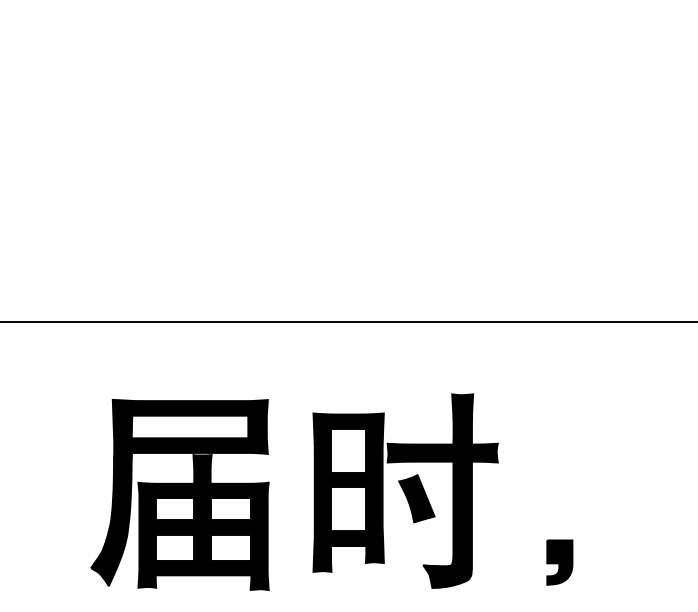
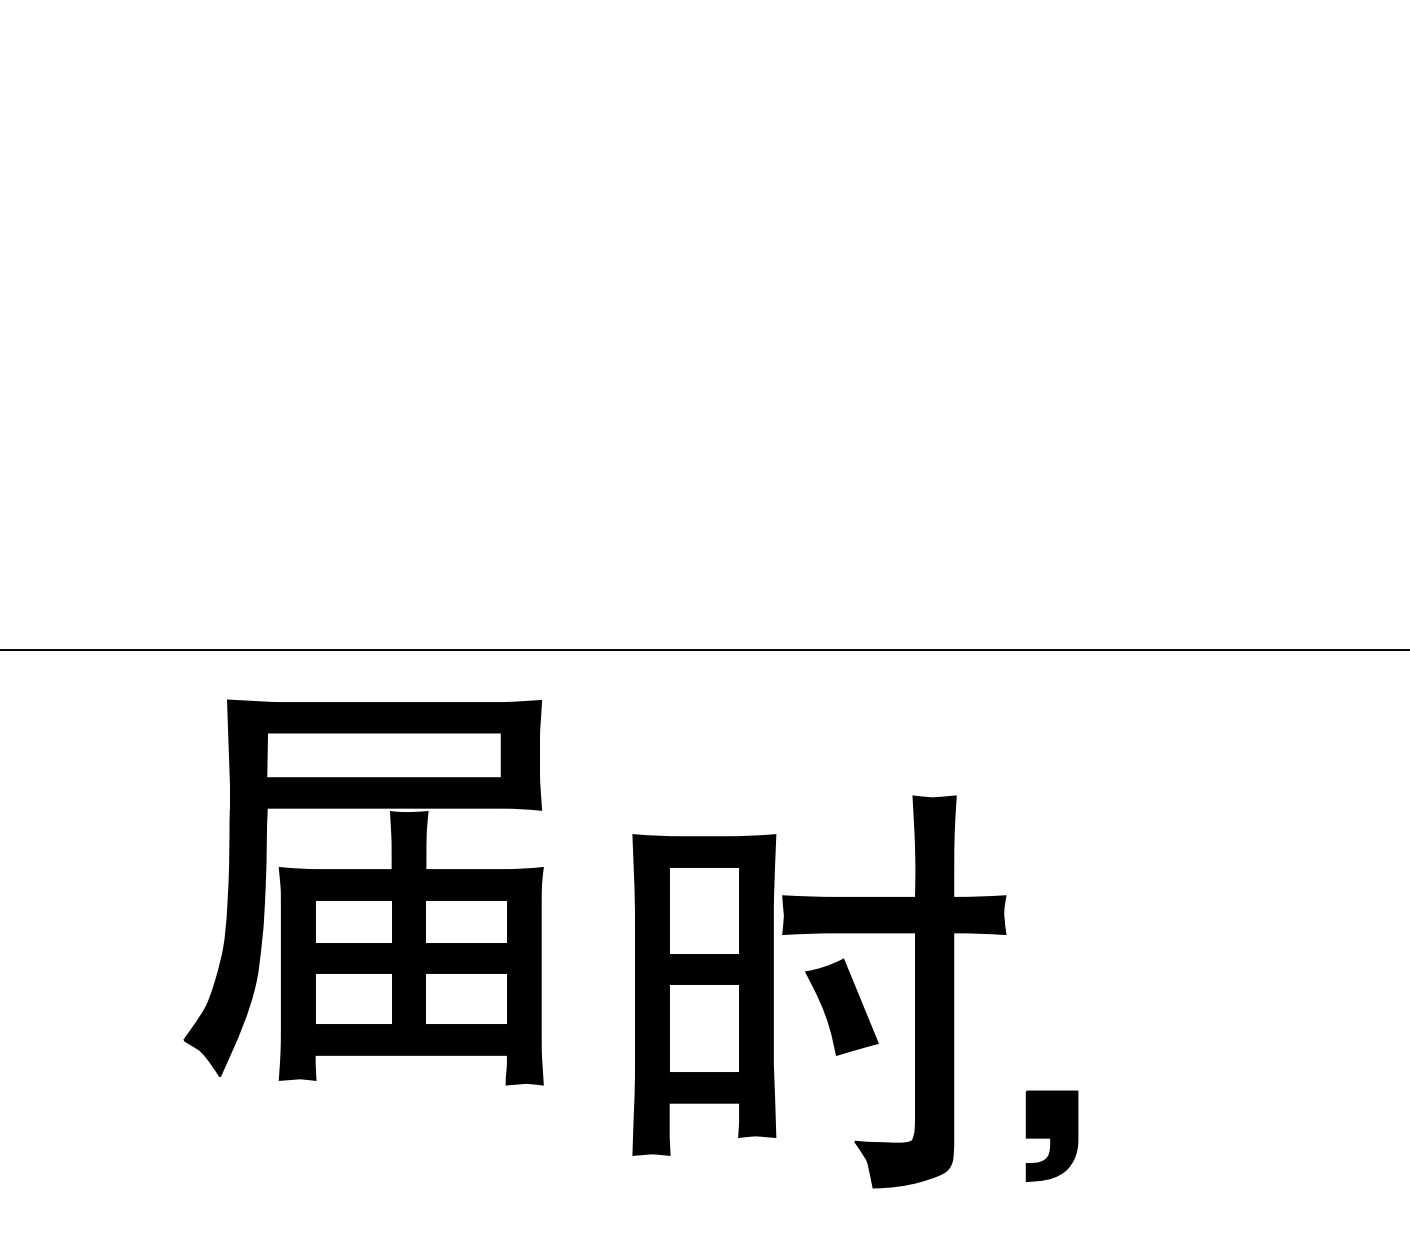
part: (179, 494) -> (362, 891), moved
part: (559, 562) -> (1051, 1136), moved

